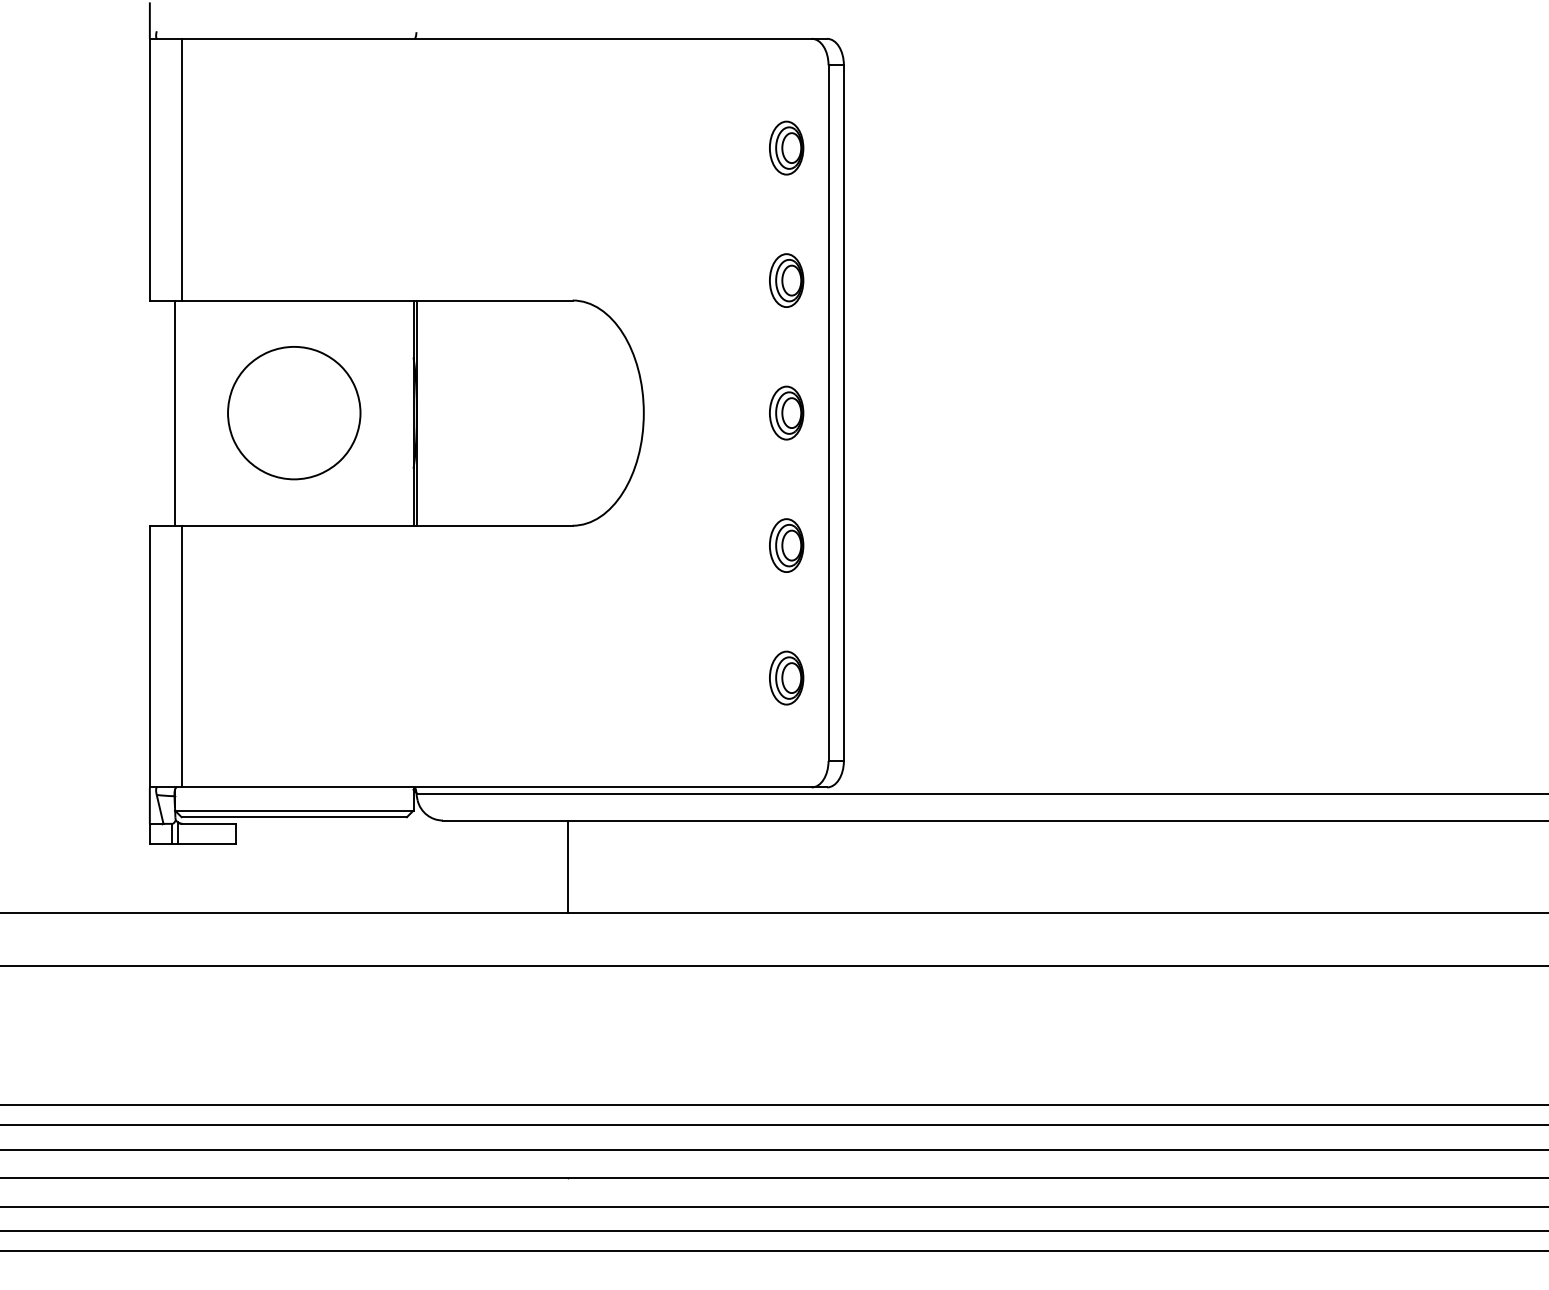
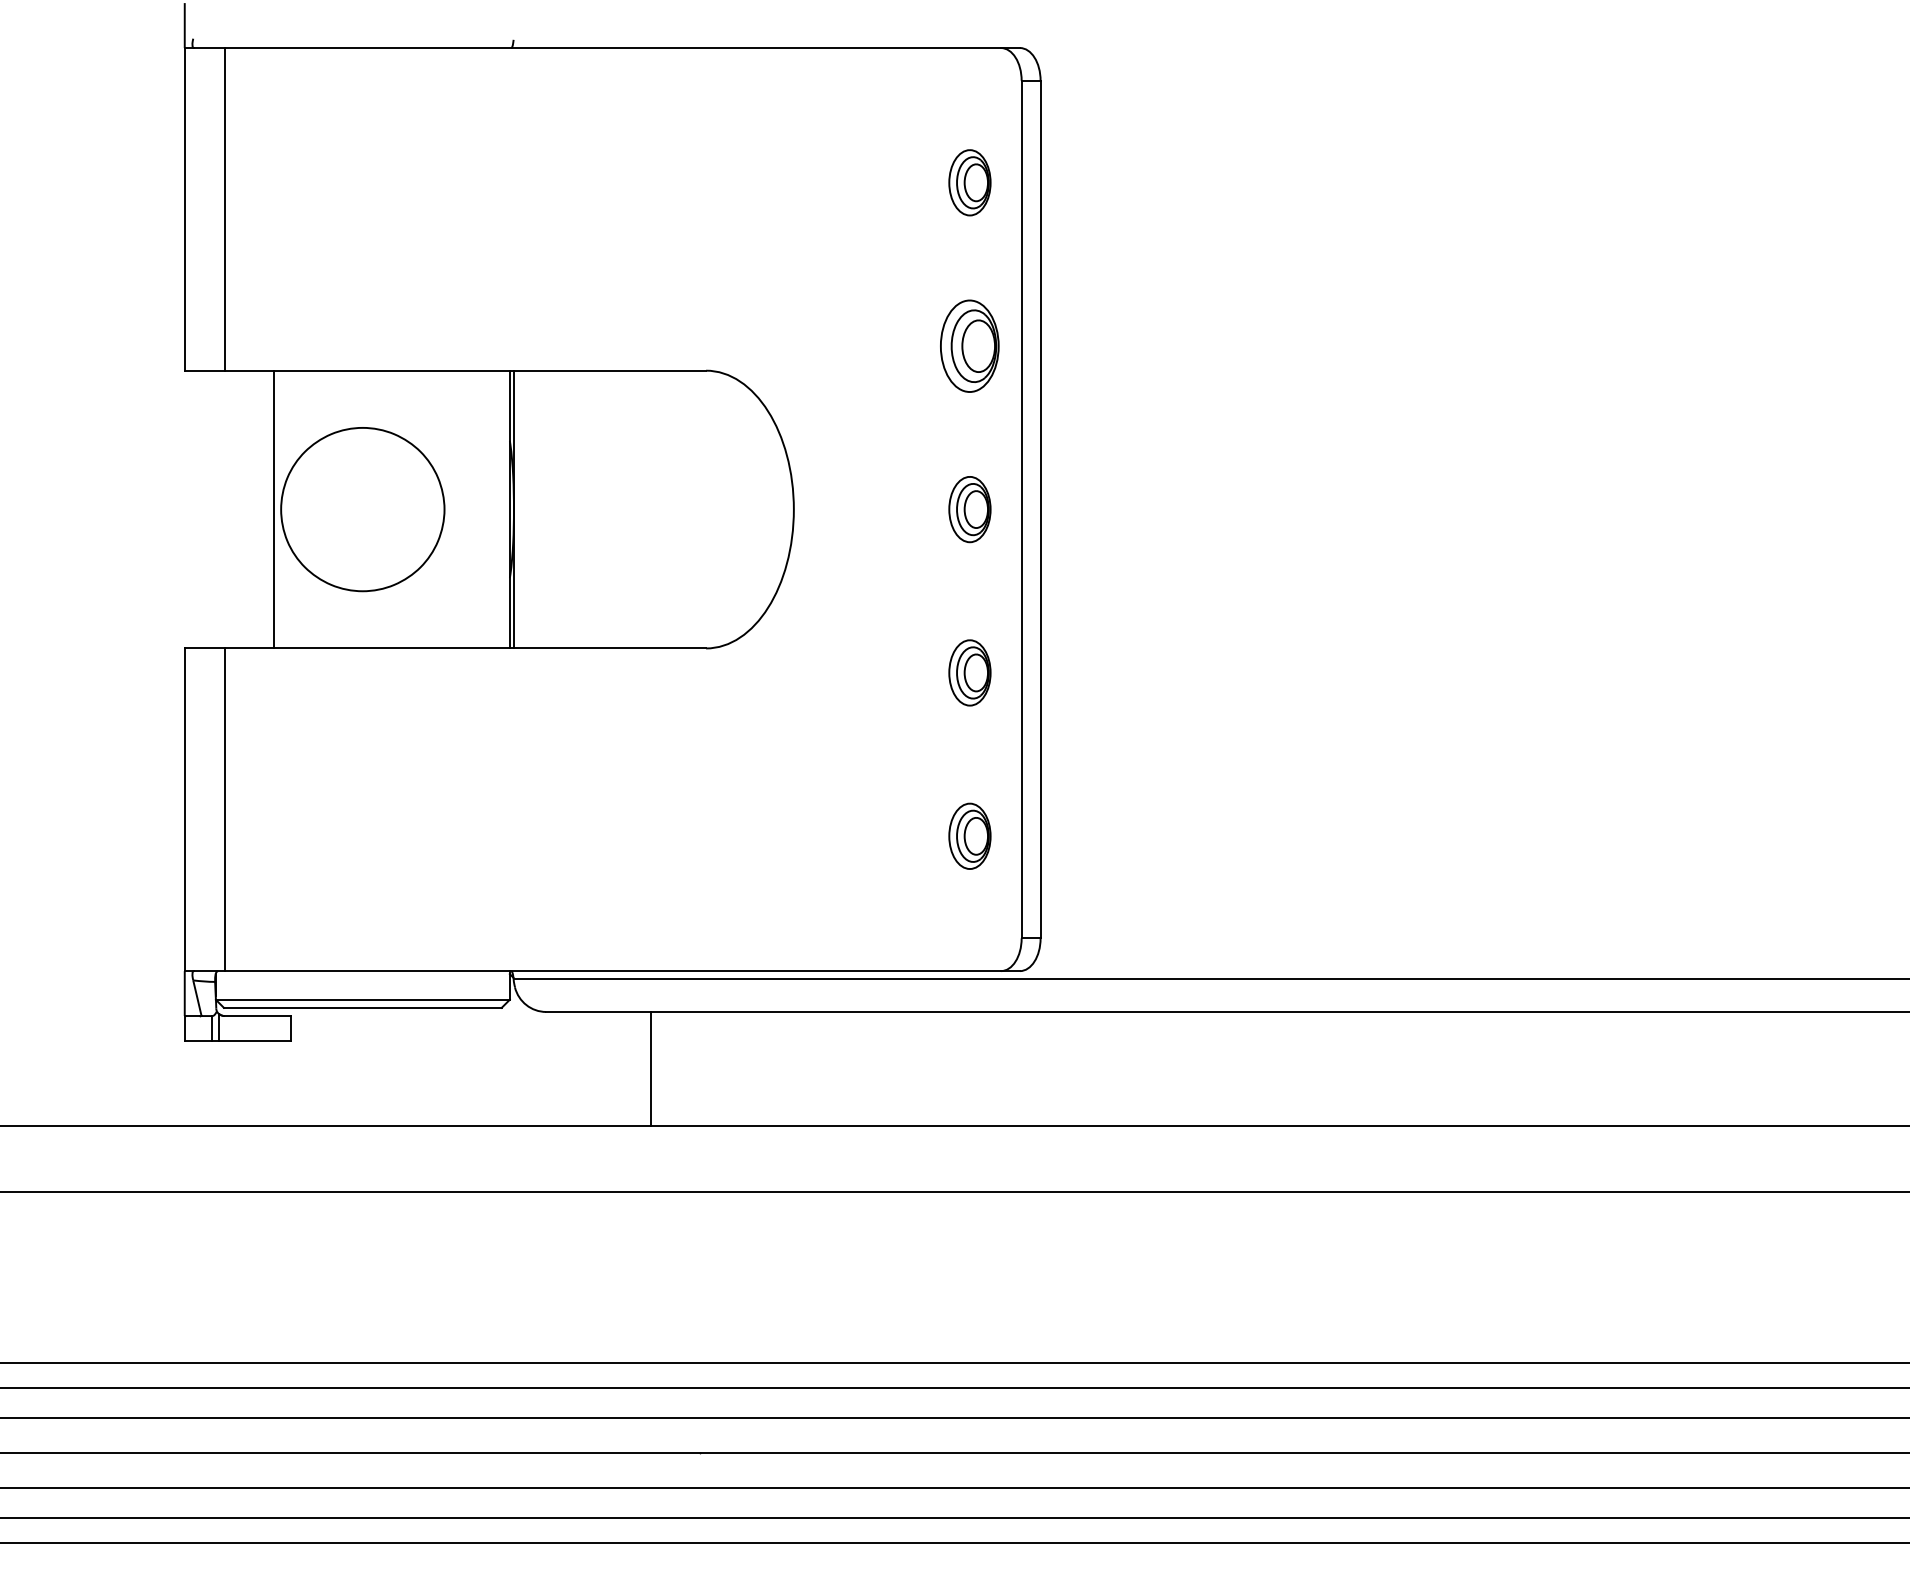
part: (786, 280) -> (969, 346), size x1.4
line: (175, 412) -> (274, 508), moved
line: (567, 866) -> (650, 1068), moved

